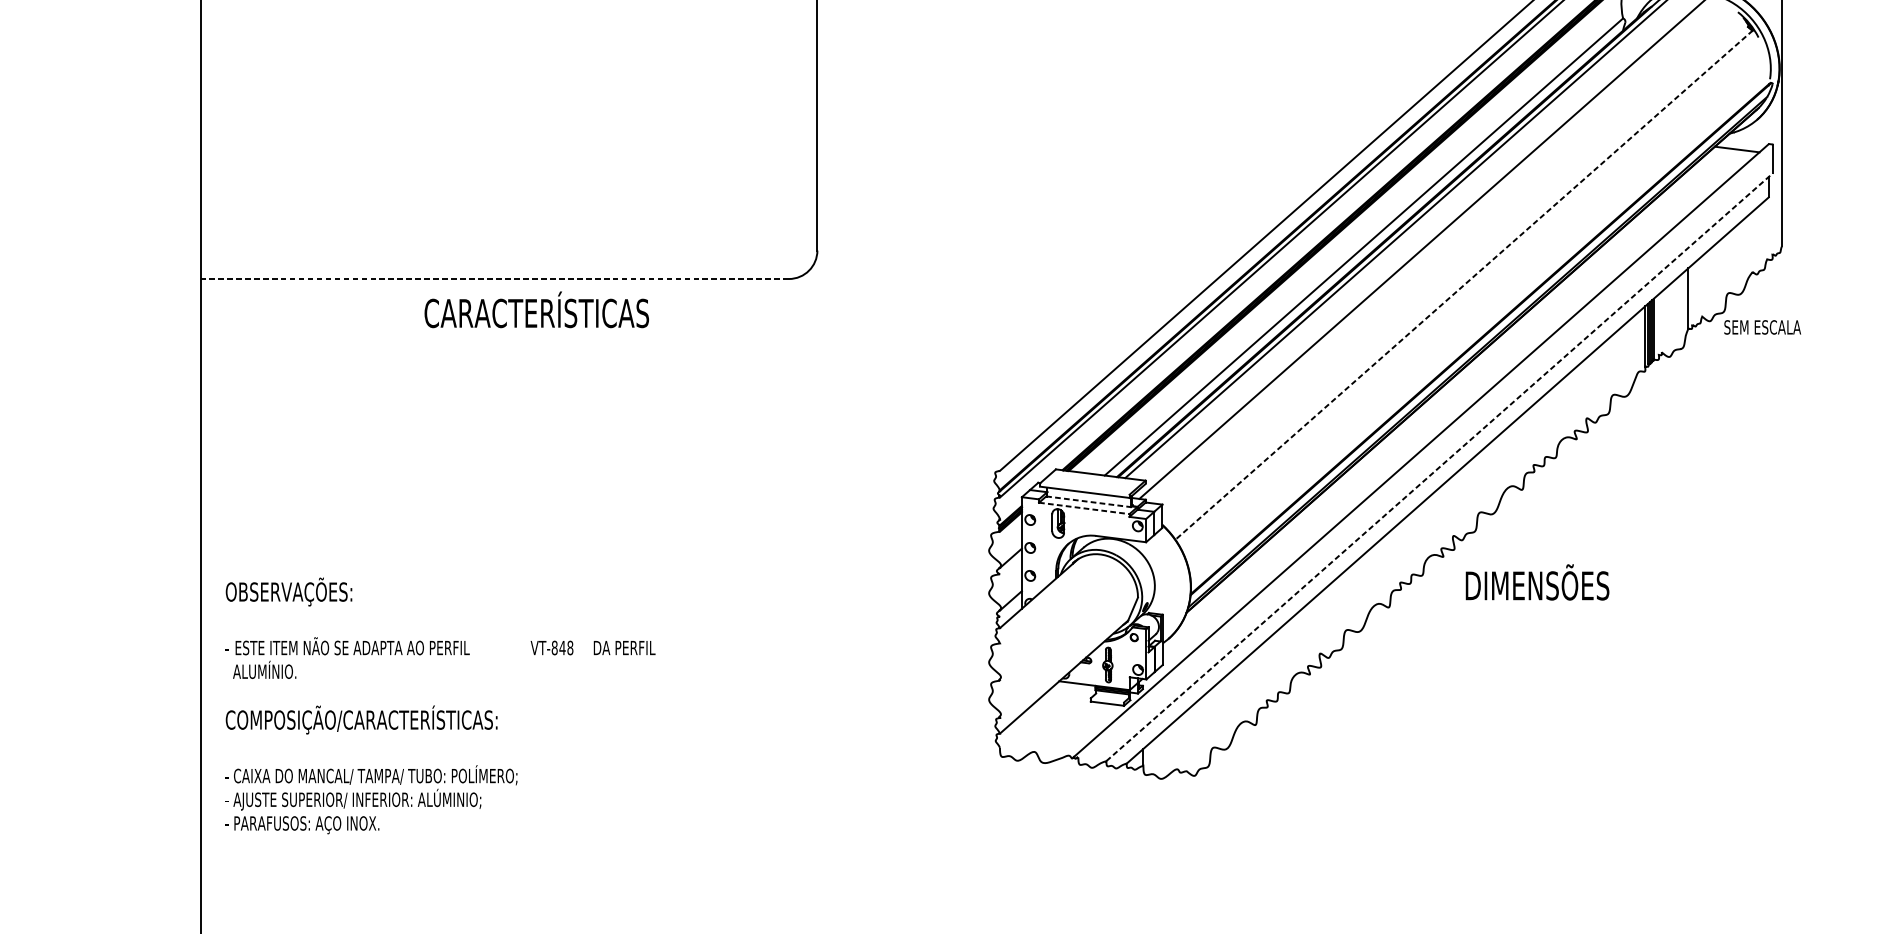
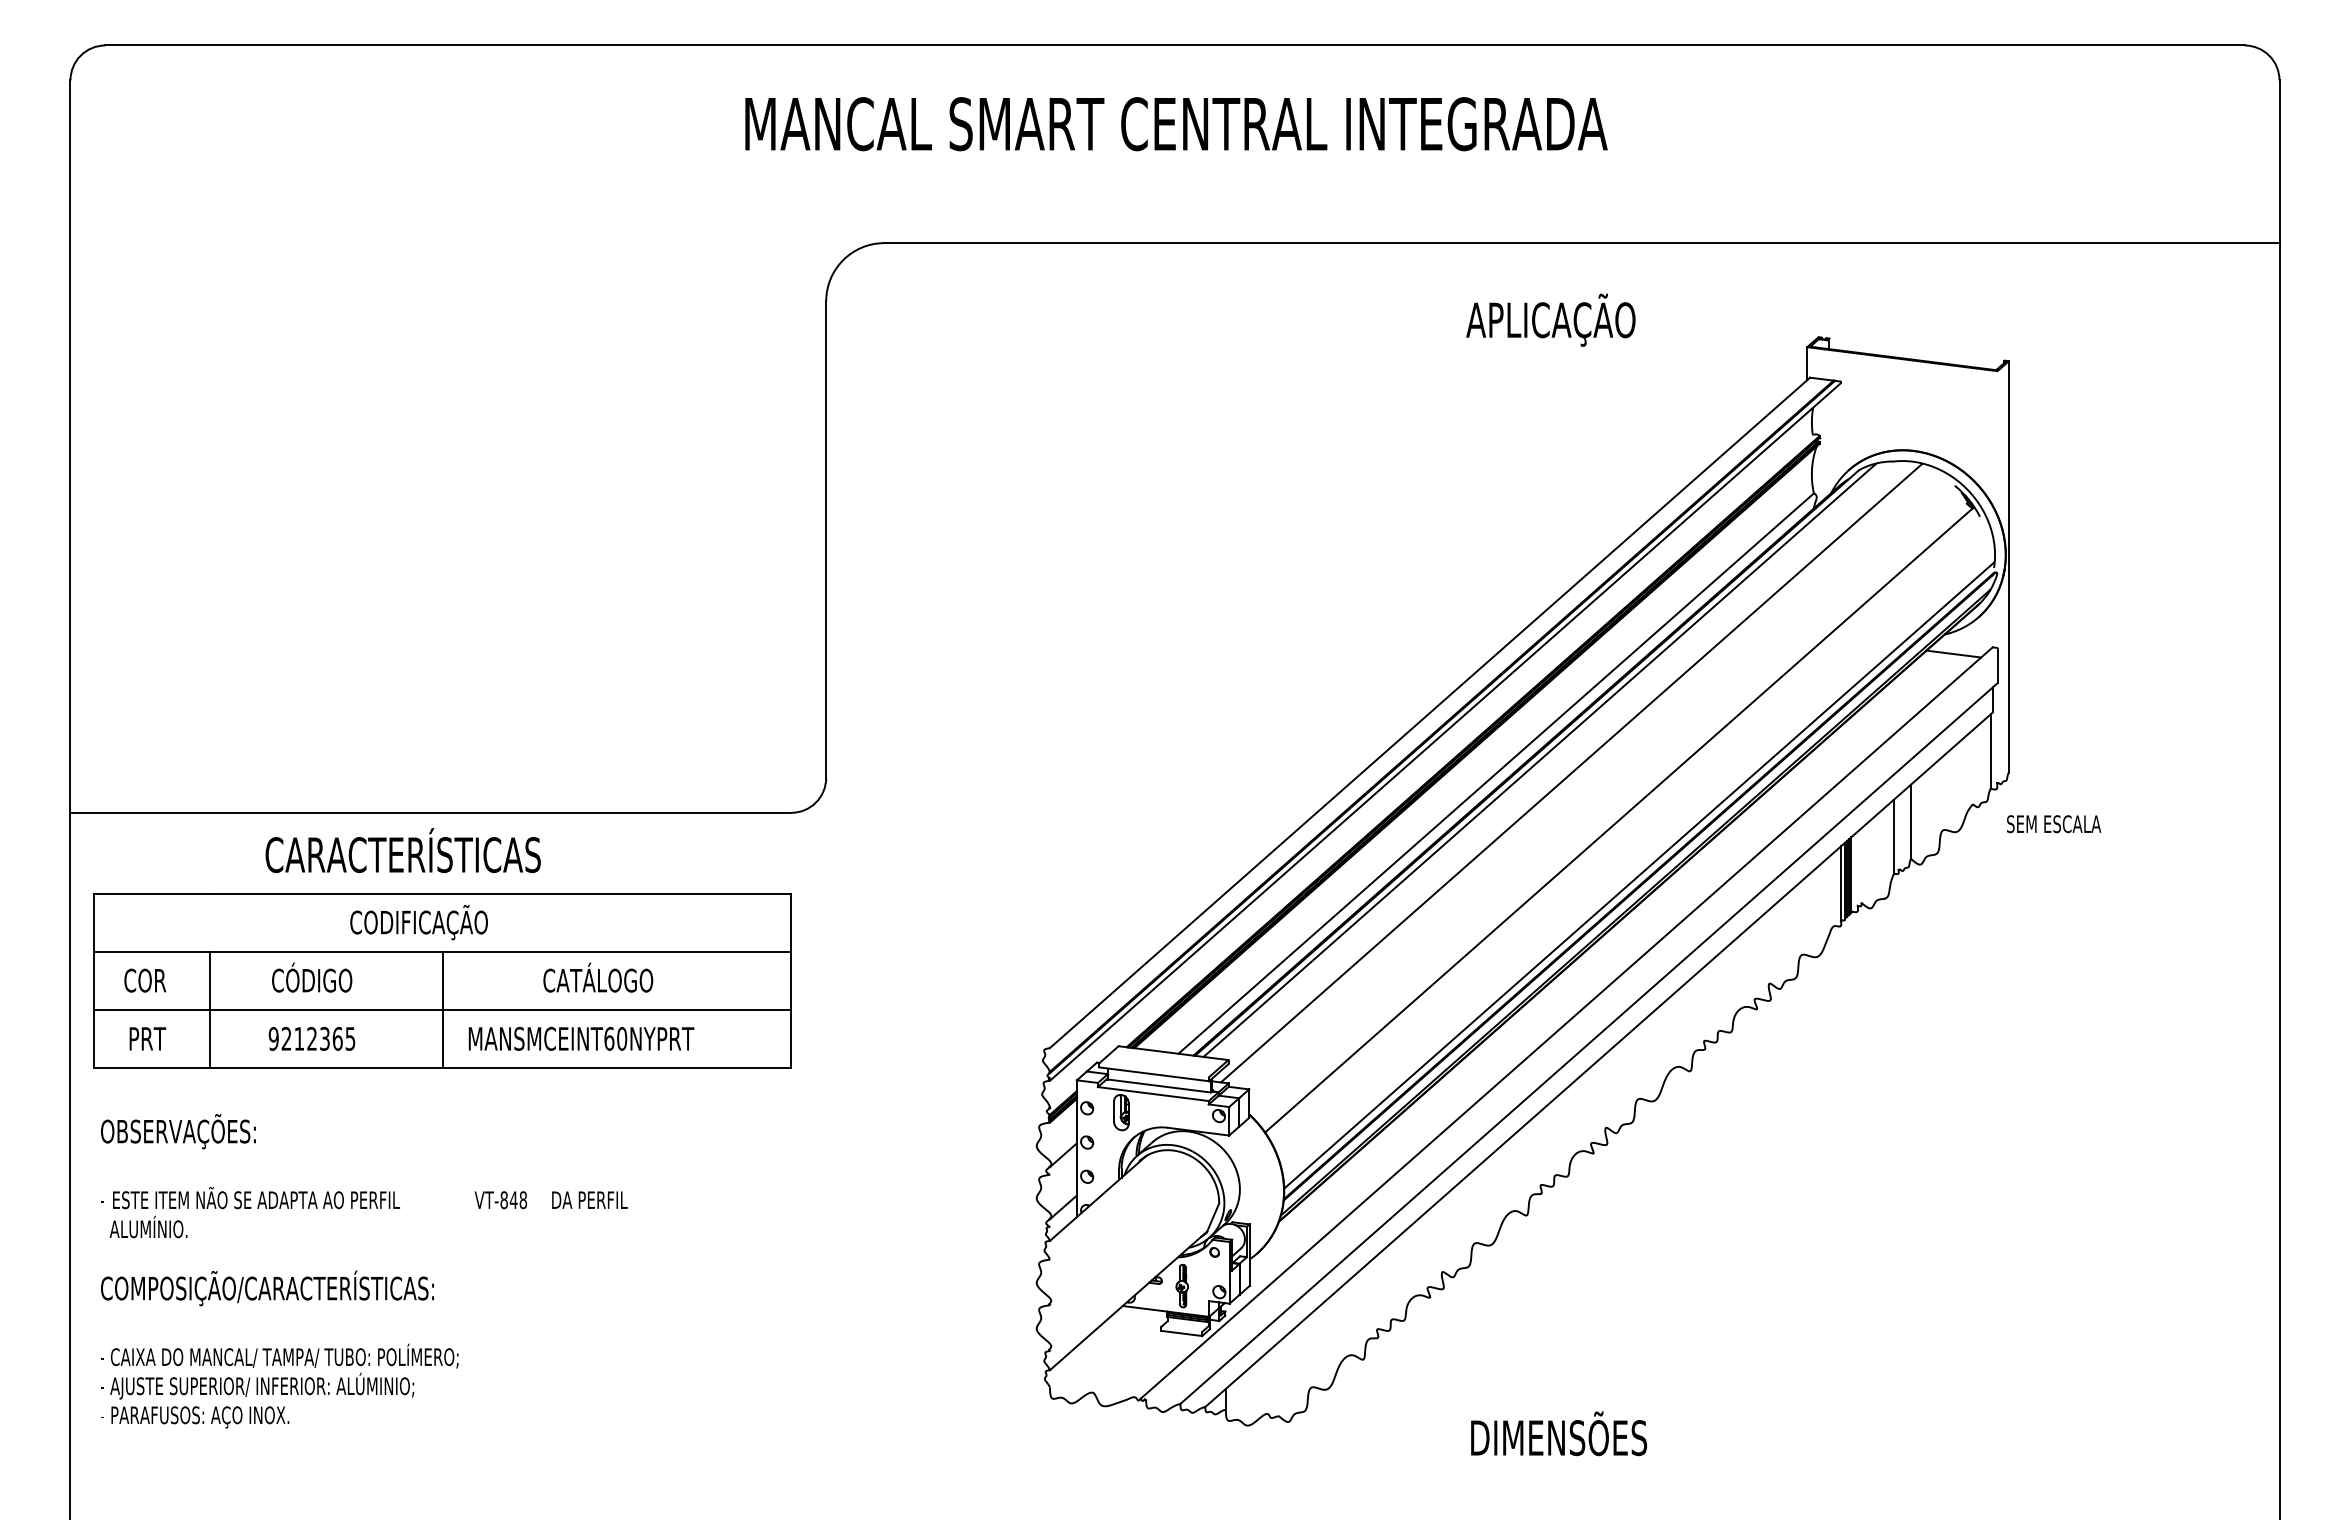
line: (1767, 228) -> (1990, 751), added
line: (494, 278) -> (430, 812), dashed -> solid
line: (1464, 285) -> (1619, 820), dashed -> solid
line: (1701, 286) -> (1910, 821), added
text: (536, 309) -> (402, 850), moved
text: (1763, 327) -> (2054, 824), moved
line: (1479, 330) -> (1638, 875), added
part: (504, 415) -> (442, 980), added
line: (1439, 467) -> (1588, 1043), dashed -> solid
line: (1089, 501) -> (1159, 1085), dashed -> solid
line: (1084, 508) -> (1153, 1094), dashed -> solid
text: (1537, 582) -> (1559, 1433), moved
text: (440, 706) -> (364, 1271), moved

